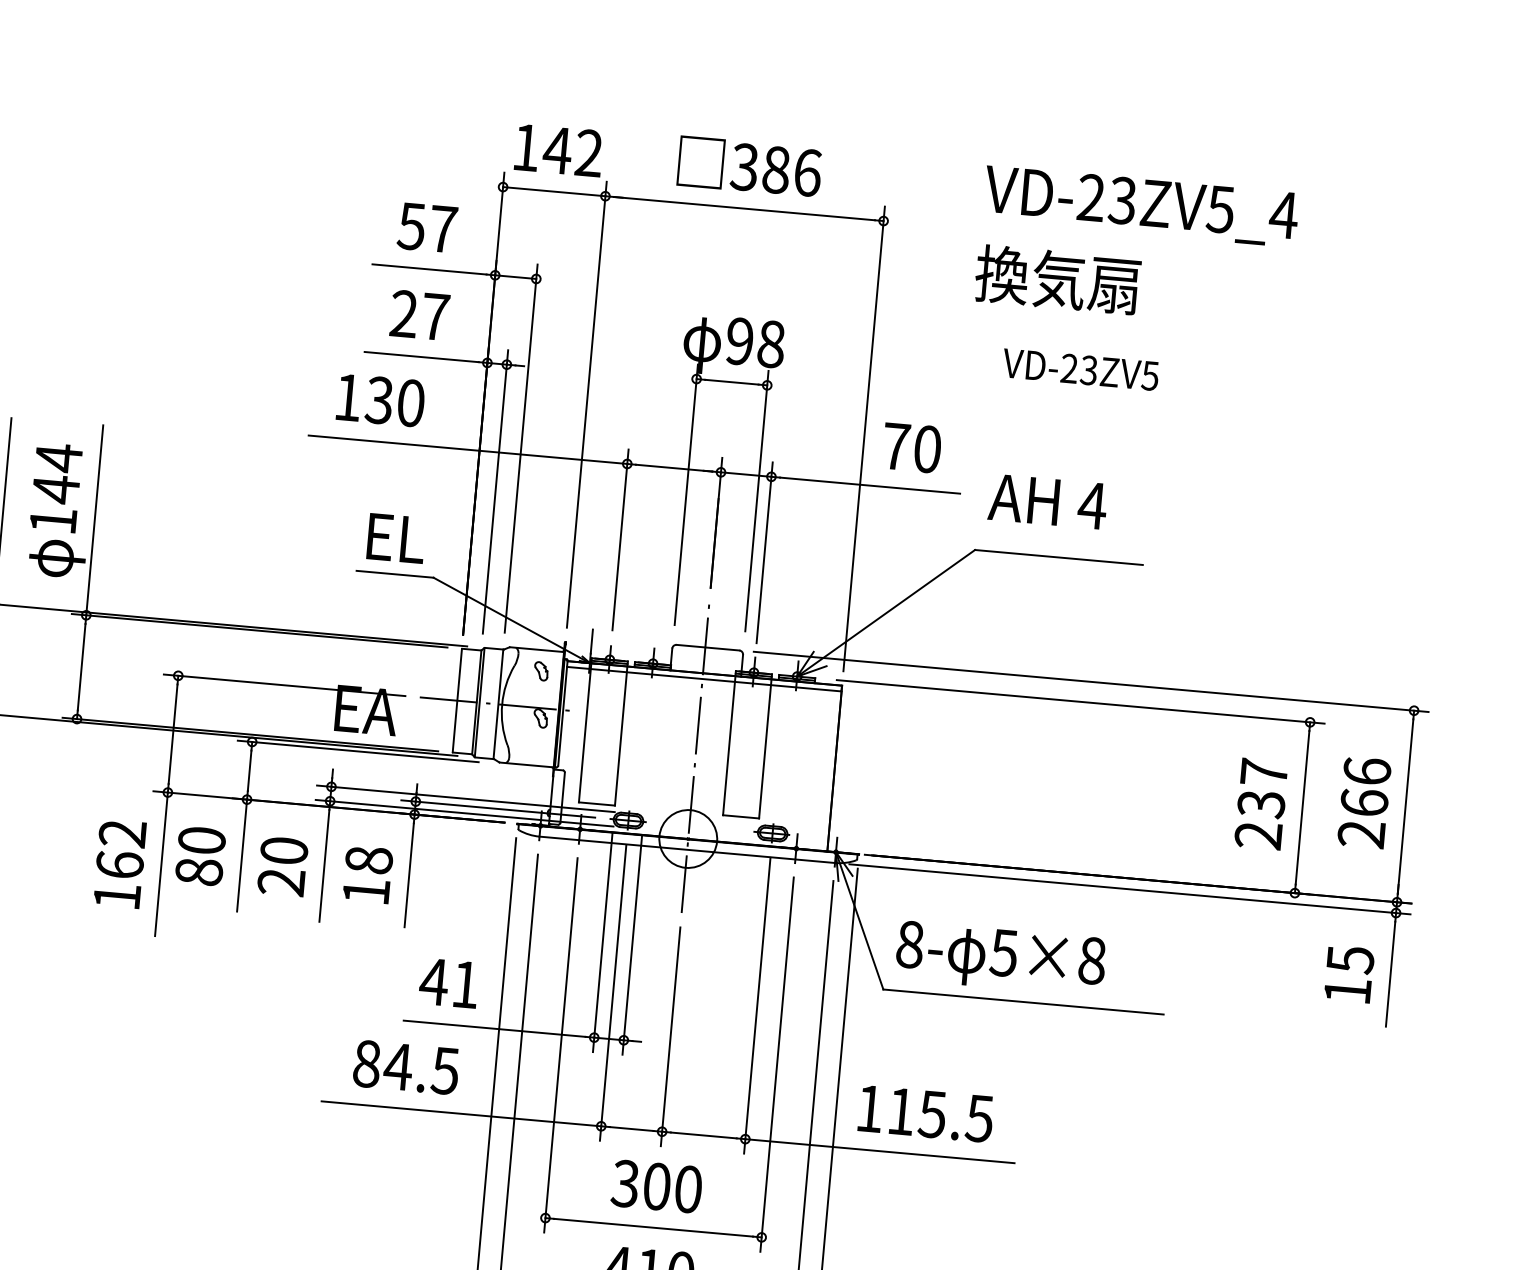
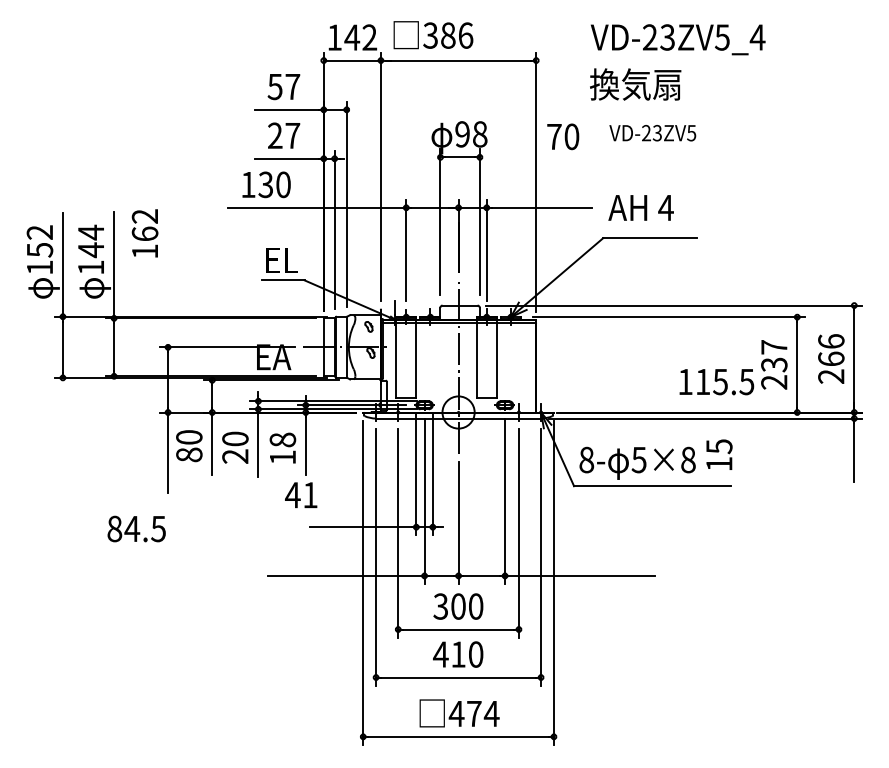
text: (749, 167) -> (433, 35), moved
text: (912, 447) -> (563, 136), moved
text: (118, 864) -> (144, 233), moved
text: (1349, 973) -> (719, 454), moved
text: (449, 983) -> (301, 495), moved
text: (406, 1066) -> (136, 528), moved
text: (925, 1114) -> (716, 382), moved

